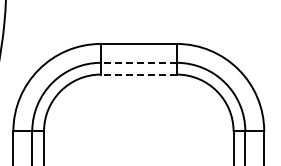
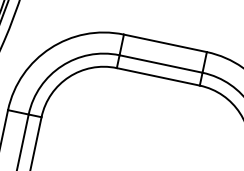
line: (138, 62) -> (160, 63), dashed -> solid
line: (138, 74) -> (158, 76), dashed -> solid

